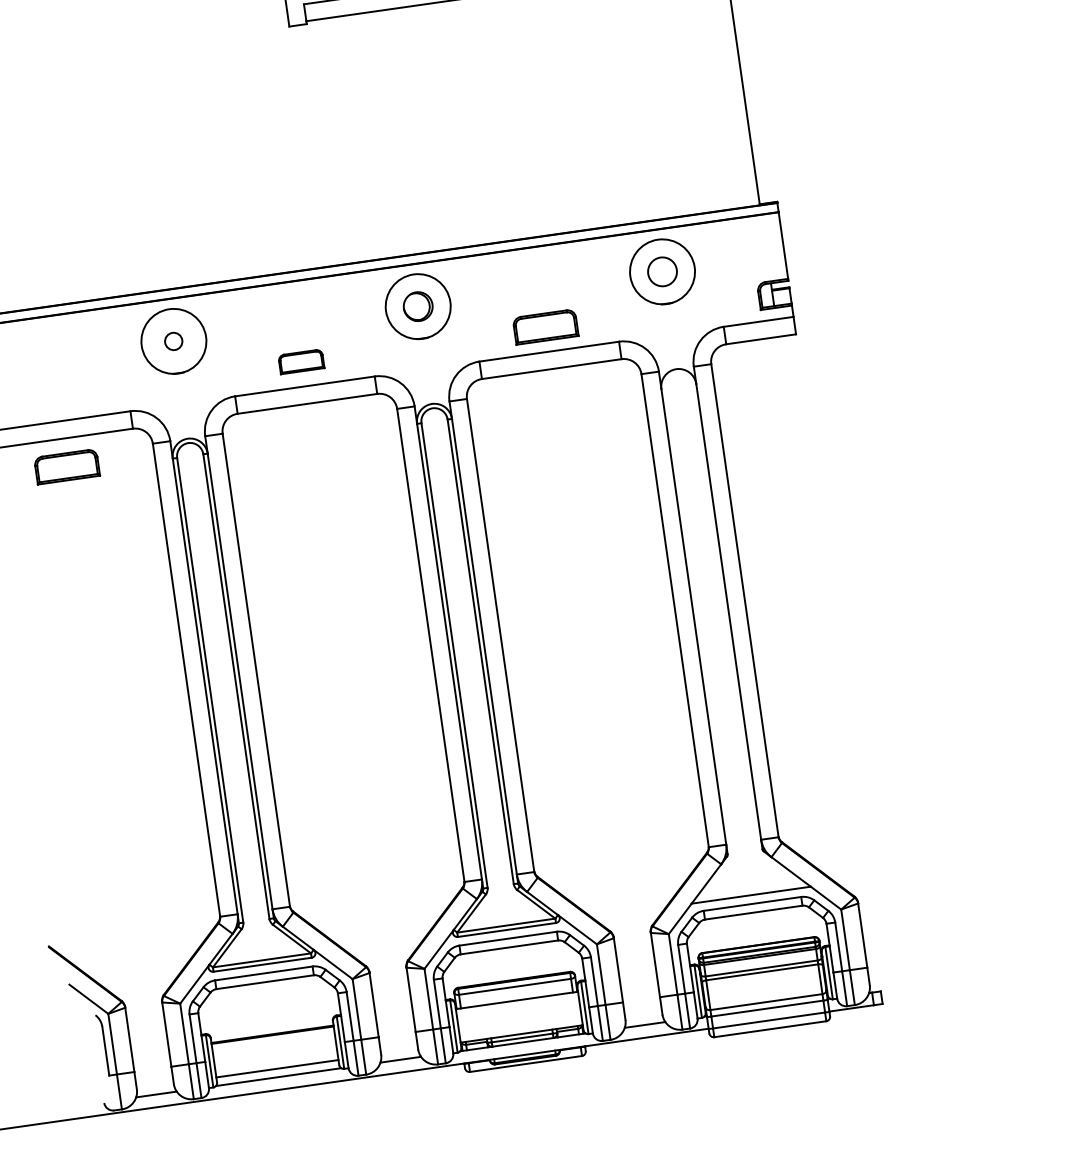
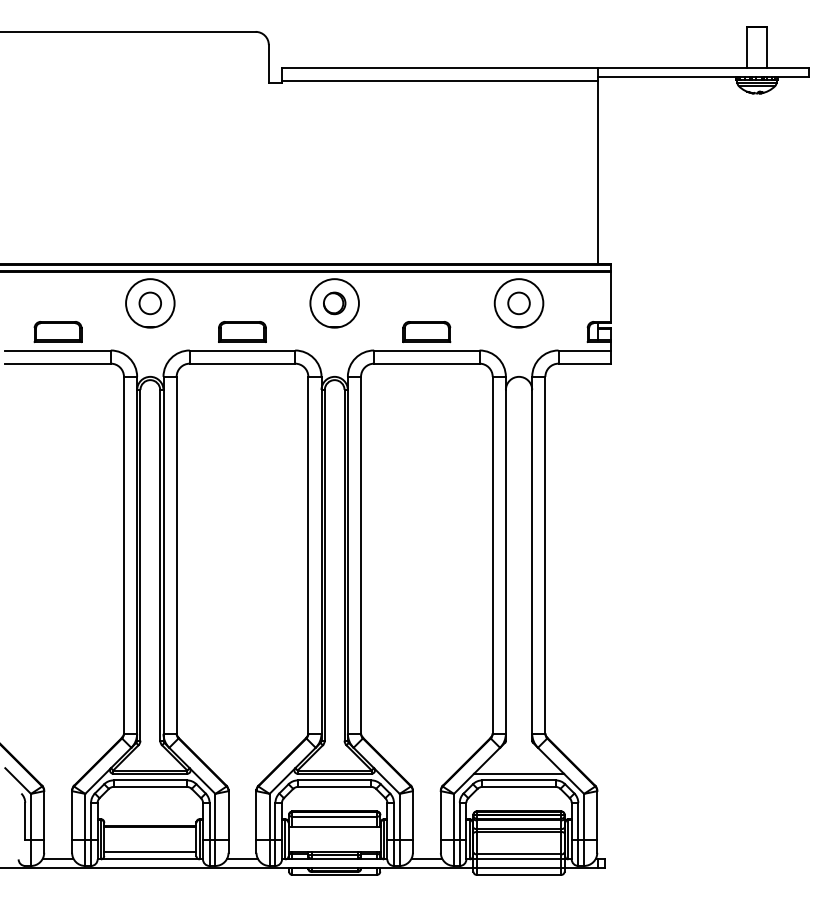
circle: (172, 341) -> (149, 303), size x1.67
part: (301, 361) -> (242, 331), size x1.43
part: (66, 466) -> (57, 331), moved

